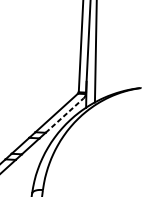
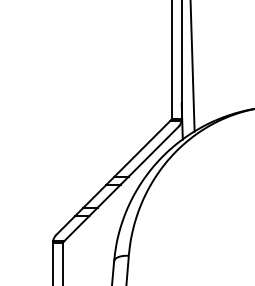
line: (65, 115) -> (154, 151), dashed -> solid

